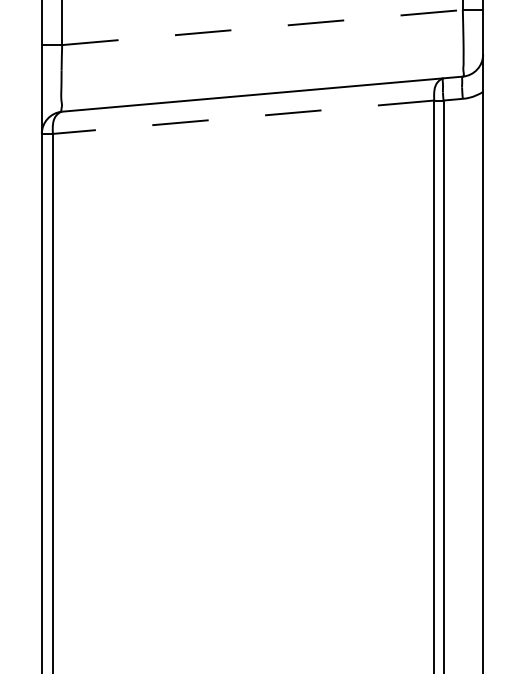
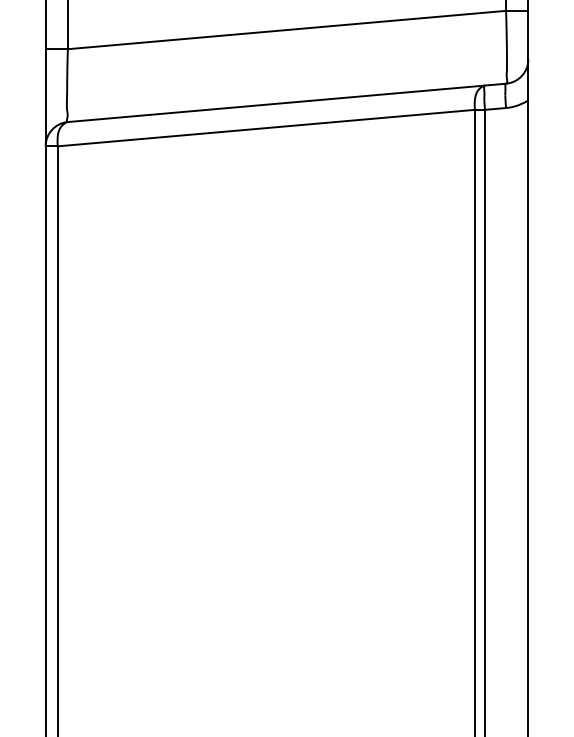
line: (262, 27) -> (287, 29), dashed -> solid
line: (243, 117) -> (266, 128), dashed -> solid

